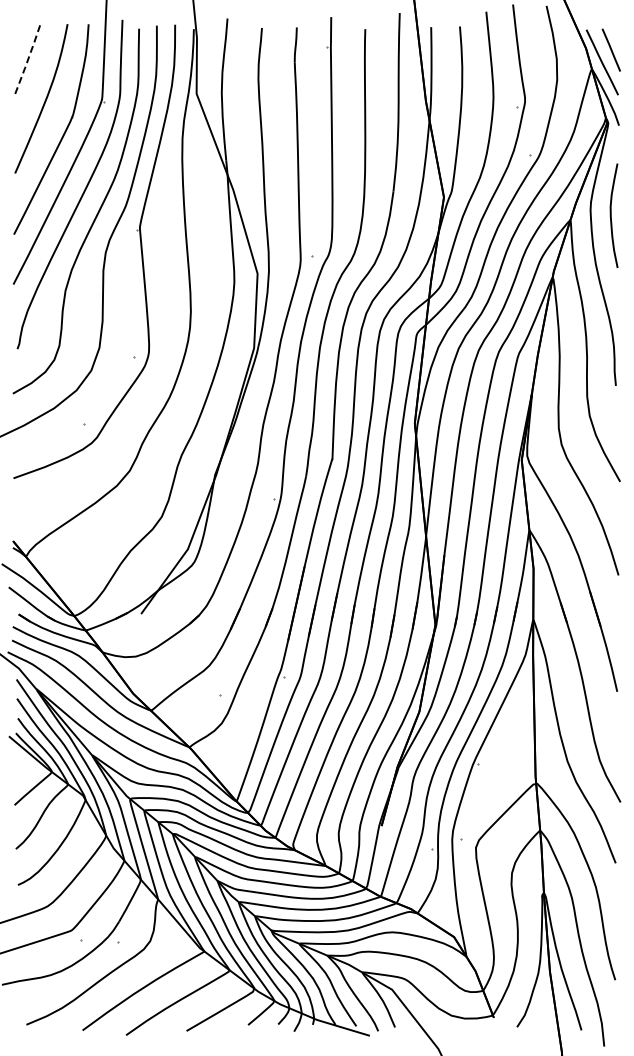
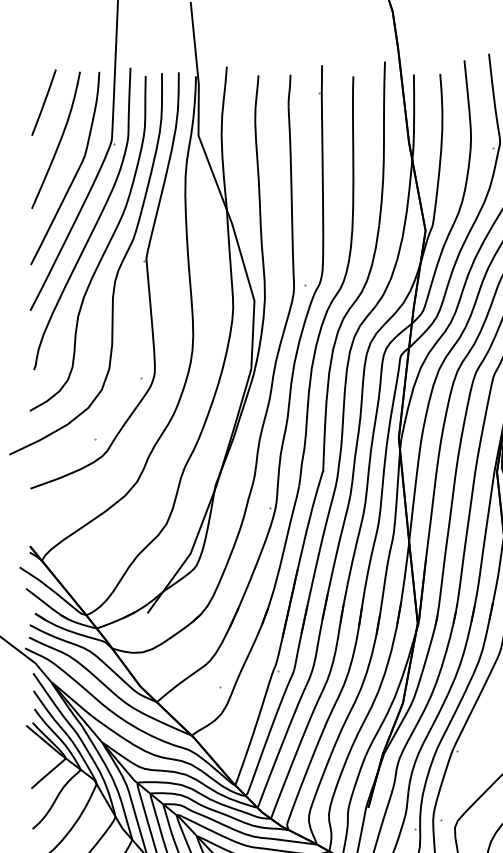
line: (28, 57) -> (44, 102), dashed -> solid

